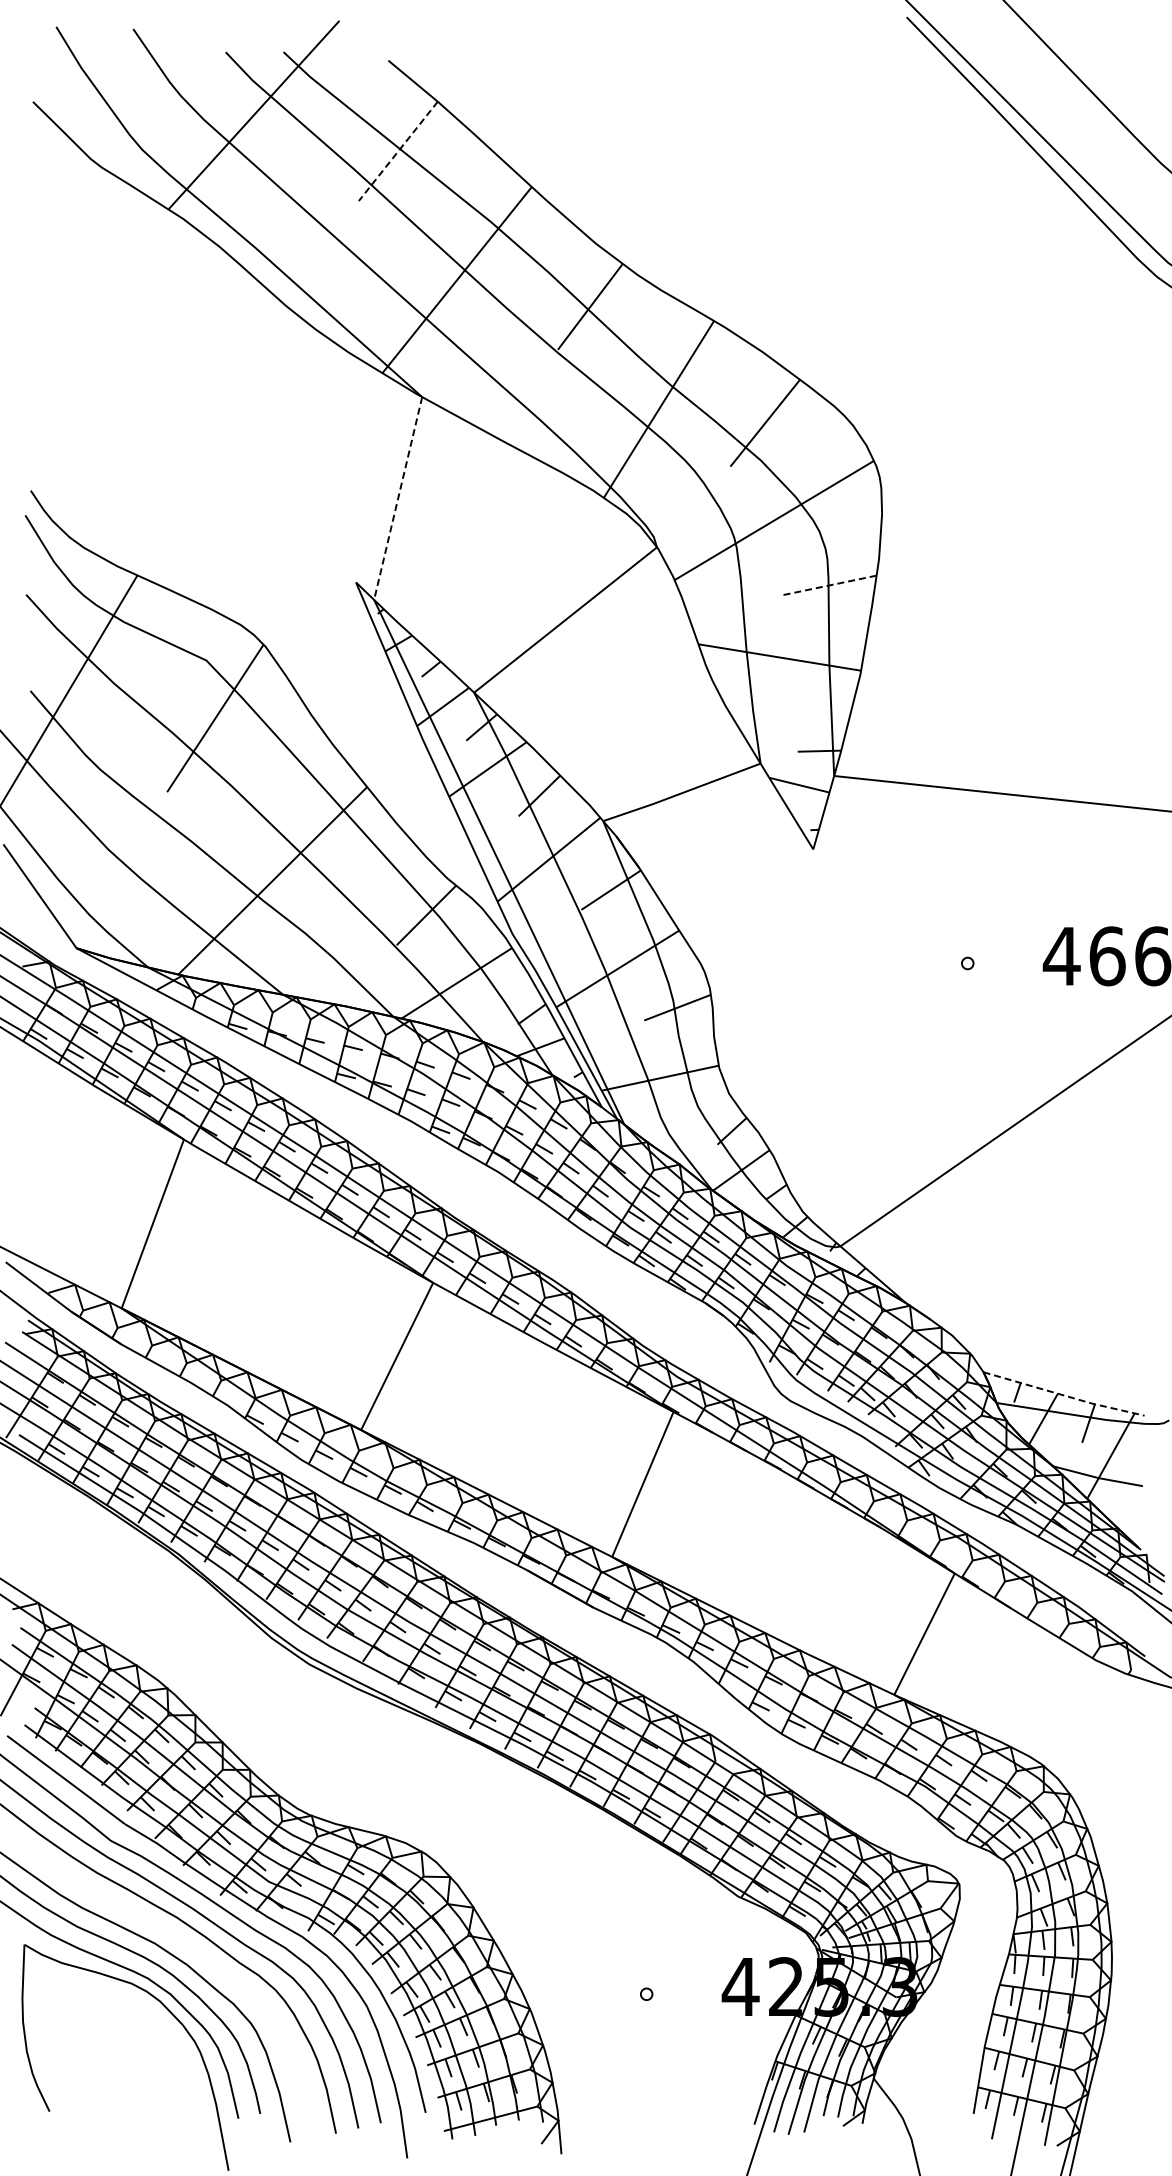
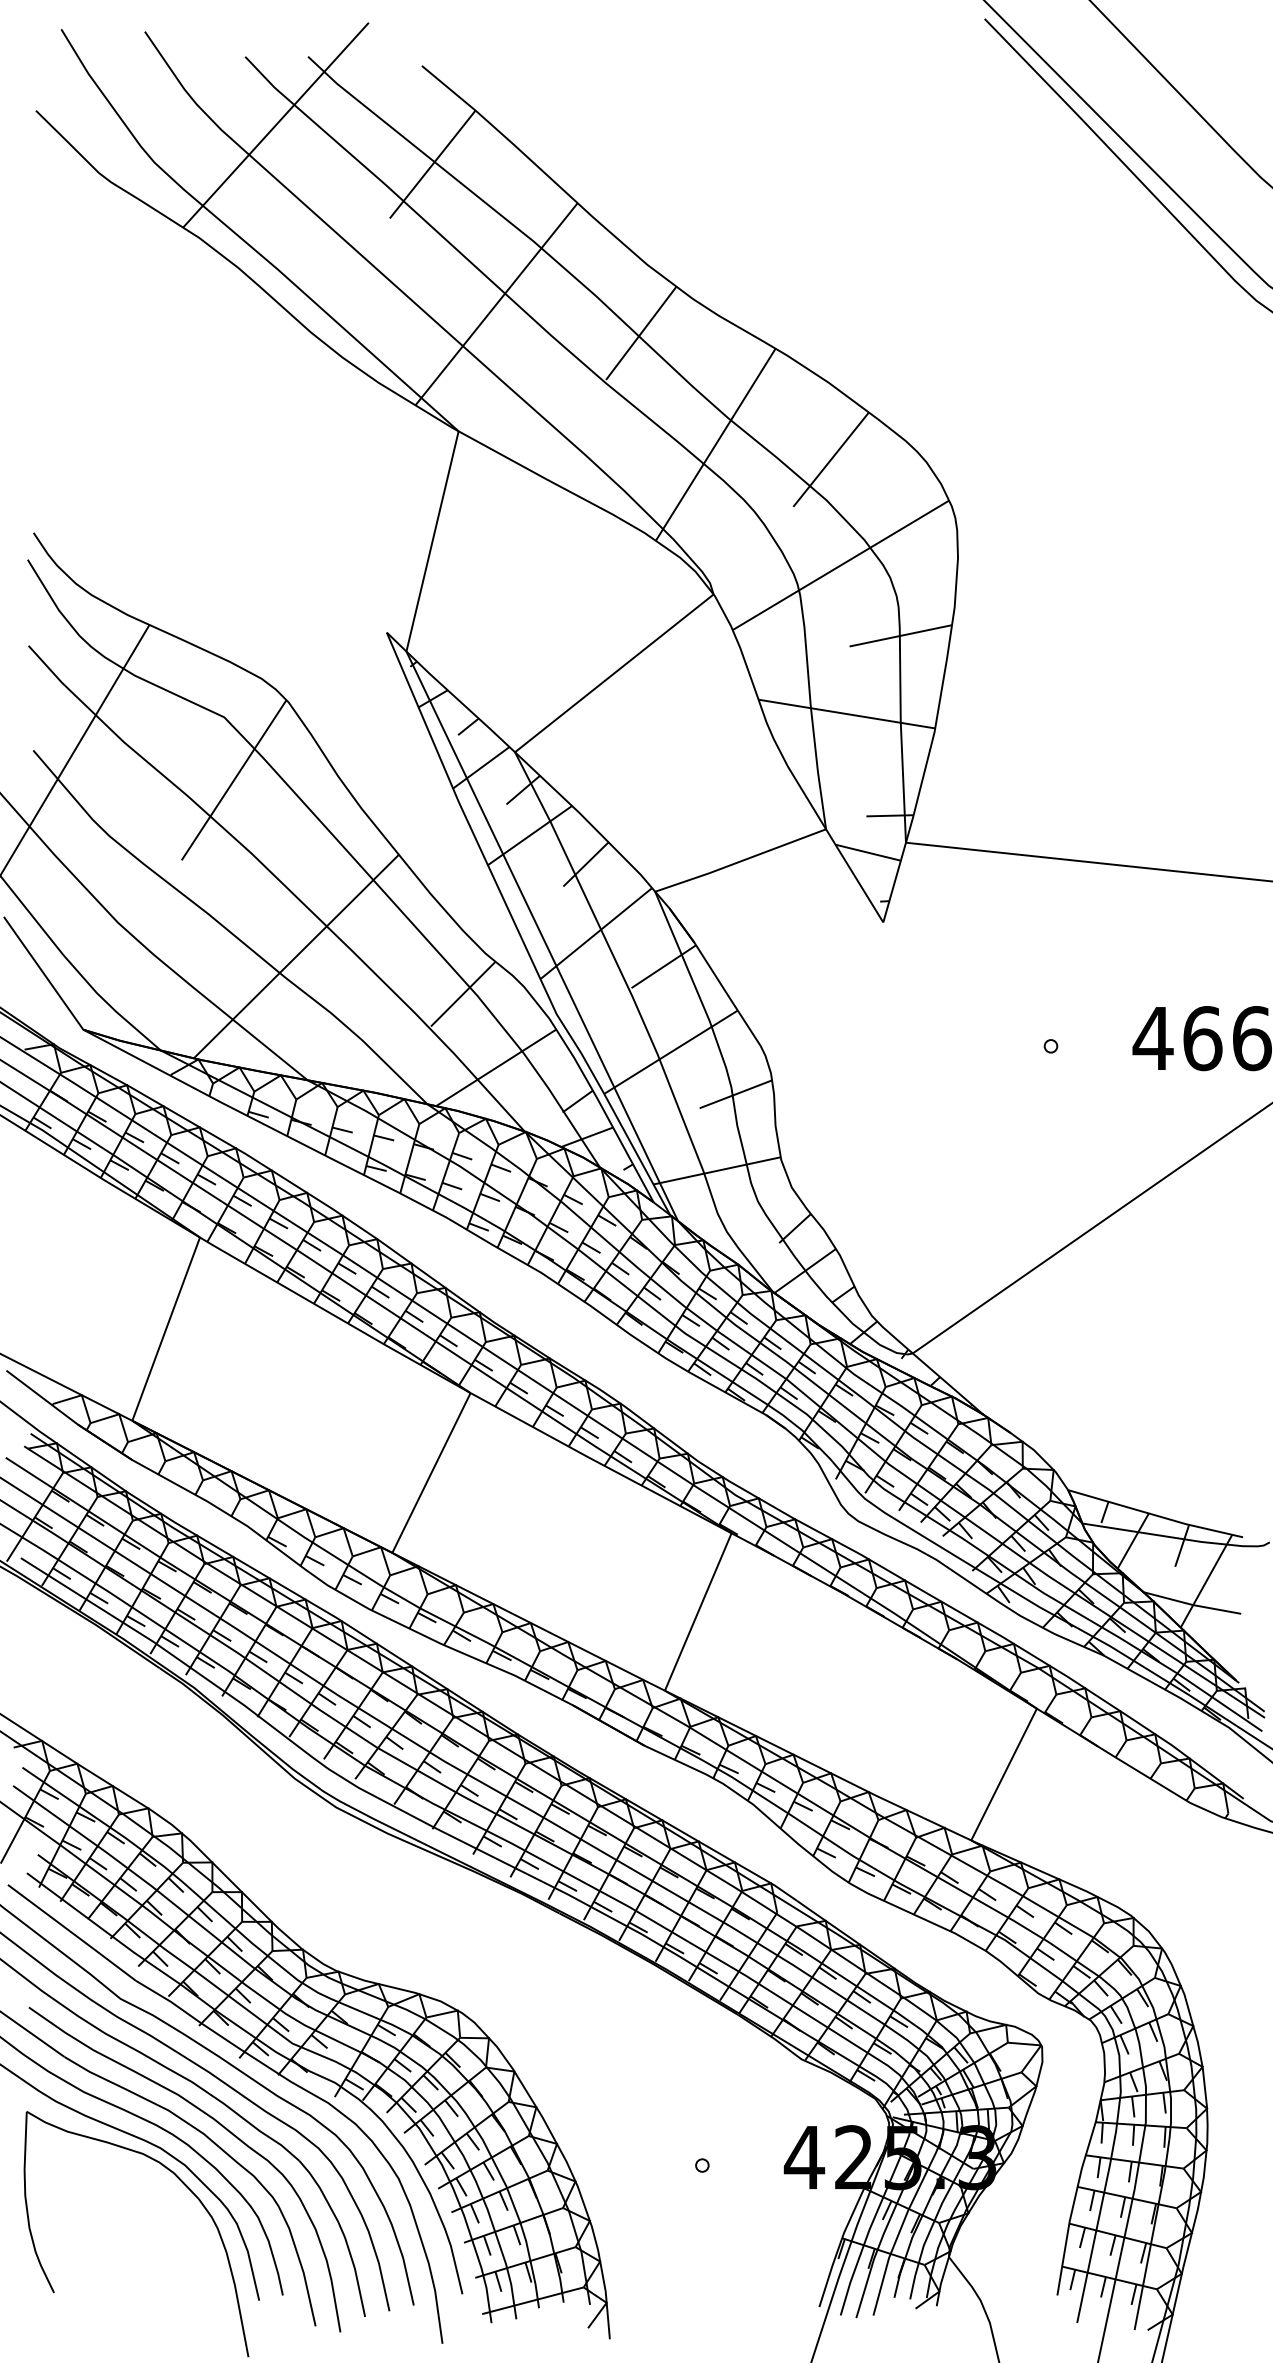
line: (398, 151) -> (432, 164), dashed -> solid
line: (398, 498) -> (432, 541), dashed -> solid
line: (828, 585) -> (899, 635), dashed -> solid
line: (1064, 1395) -> (1156, 1515), dashed -> solid
curve: (202, 1957) -> (220, 2125), added

